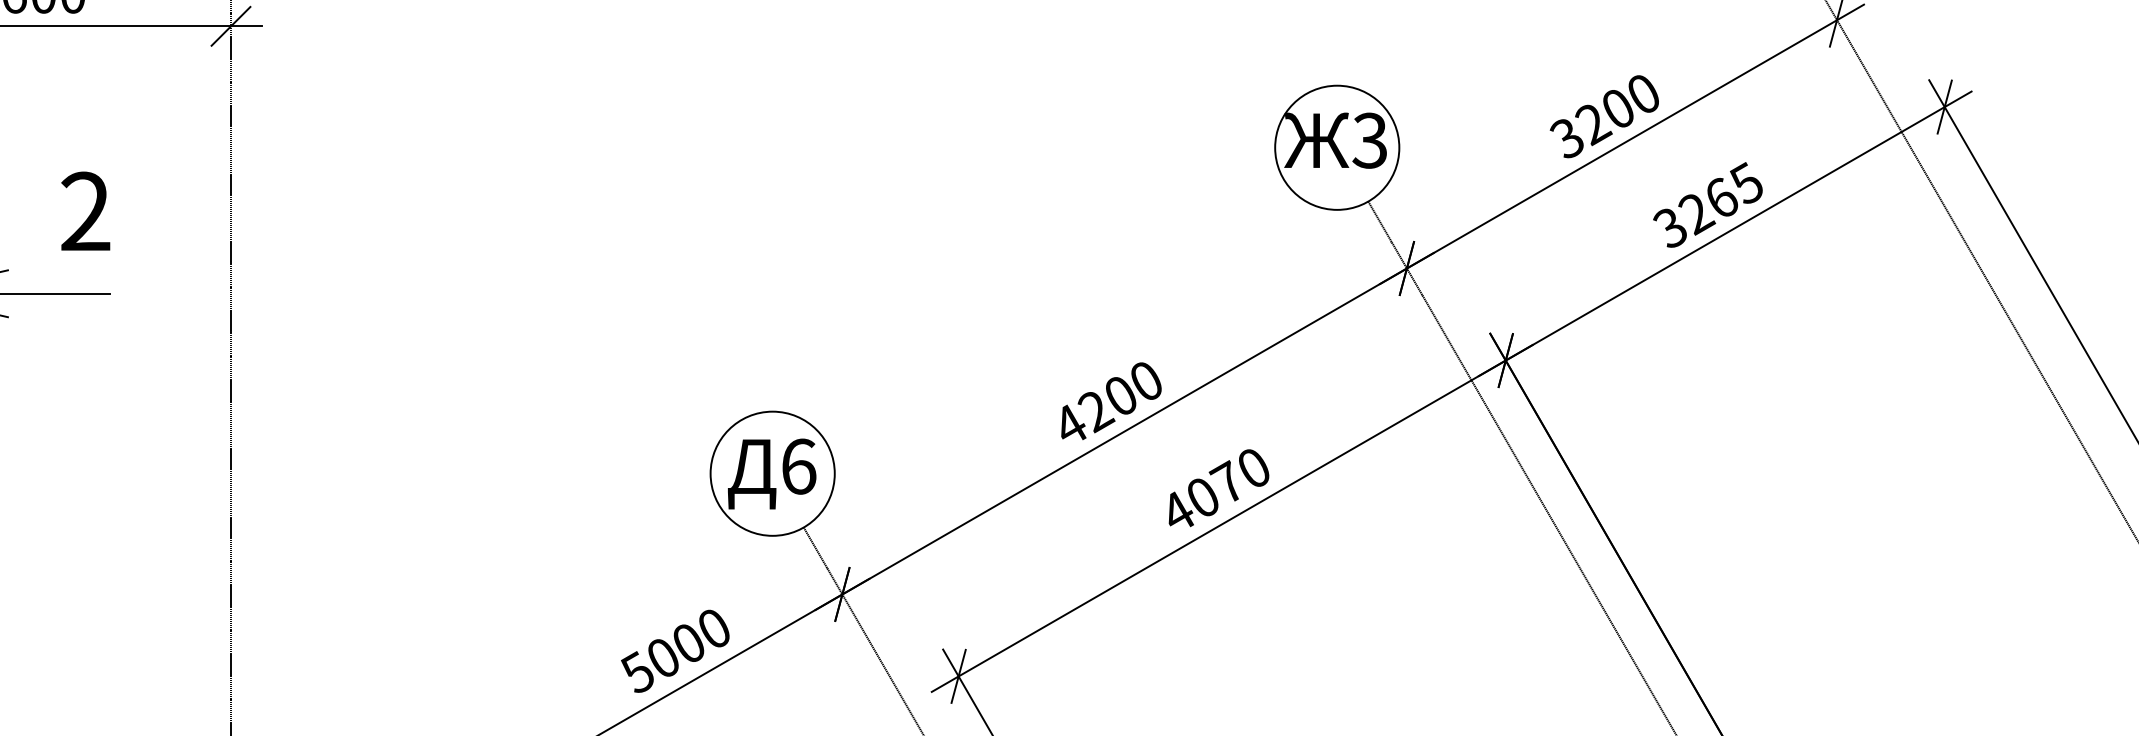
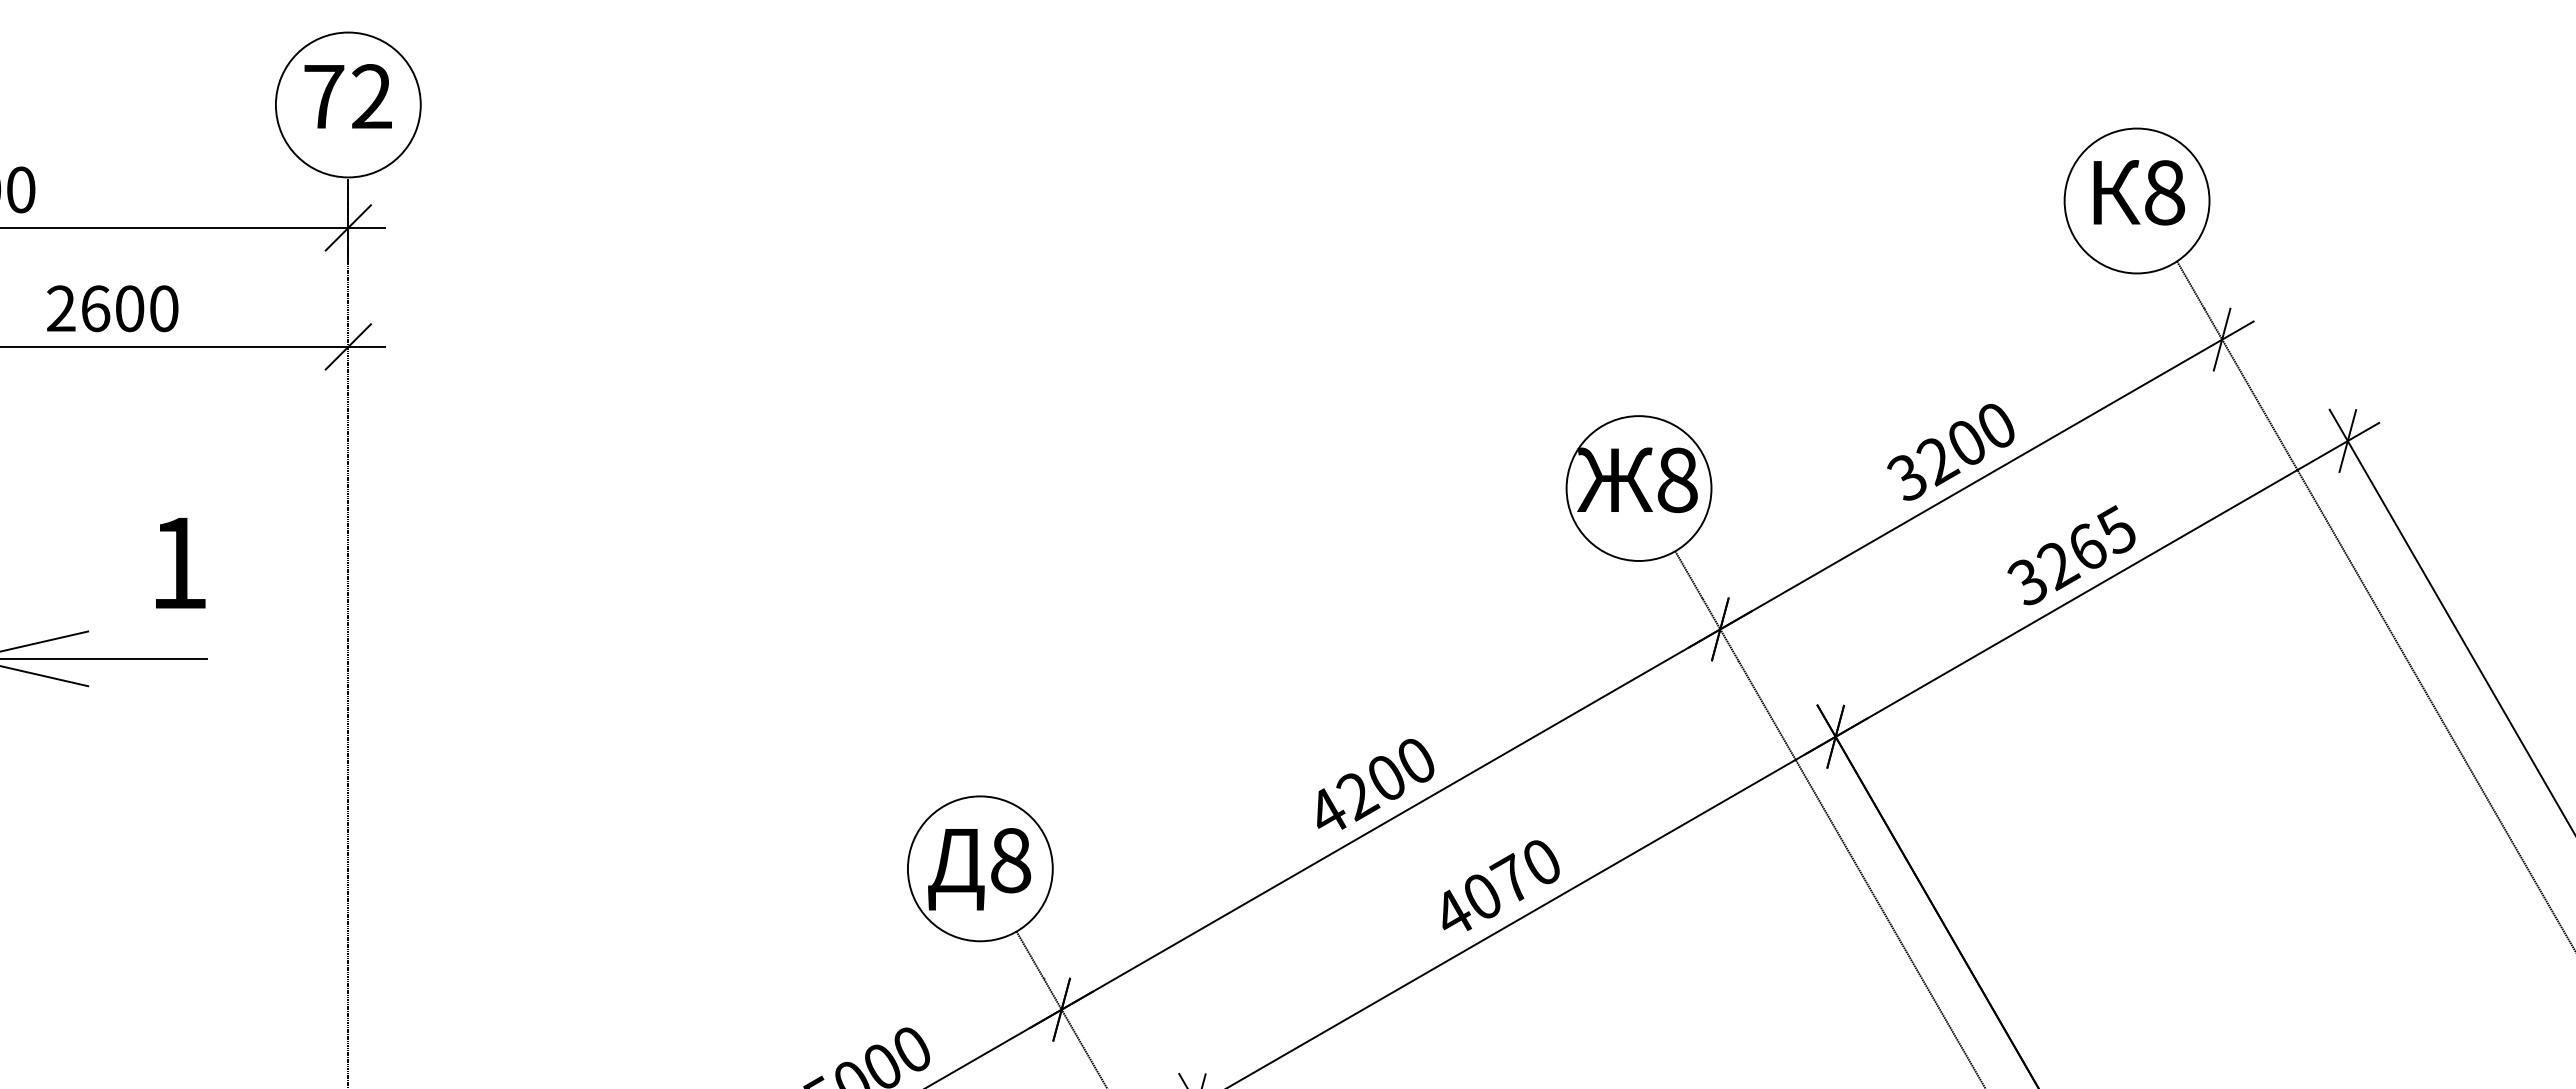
text: (1369, 140) -> (1676, 480), 3 -> 8
text: (85, 211) -> (178, 562), 2 -> 1
text: (799, 466) -> (1011, 860), 6 -> 8

